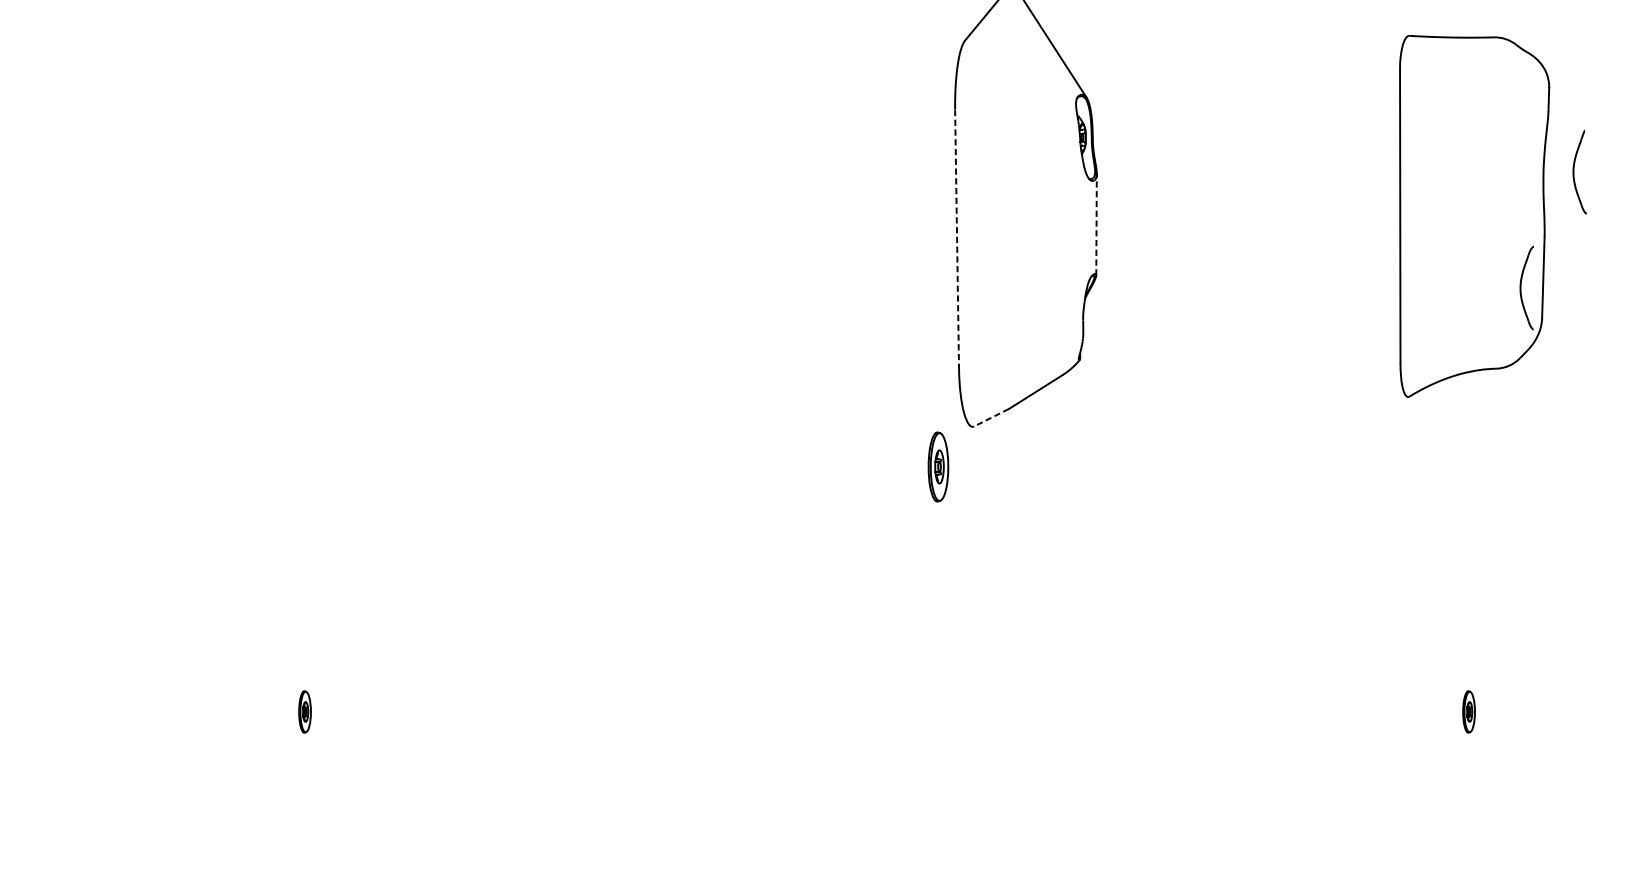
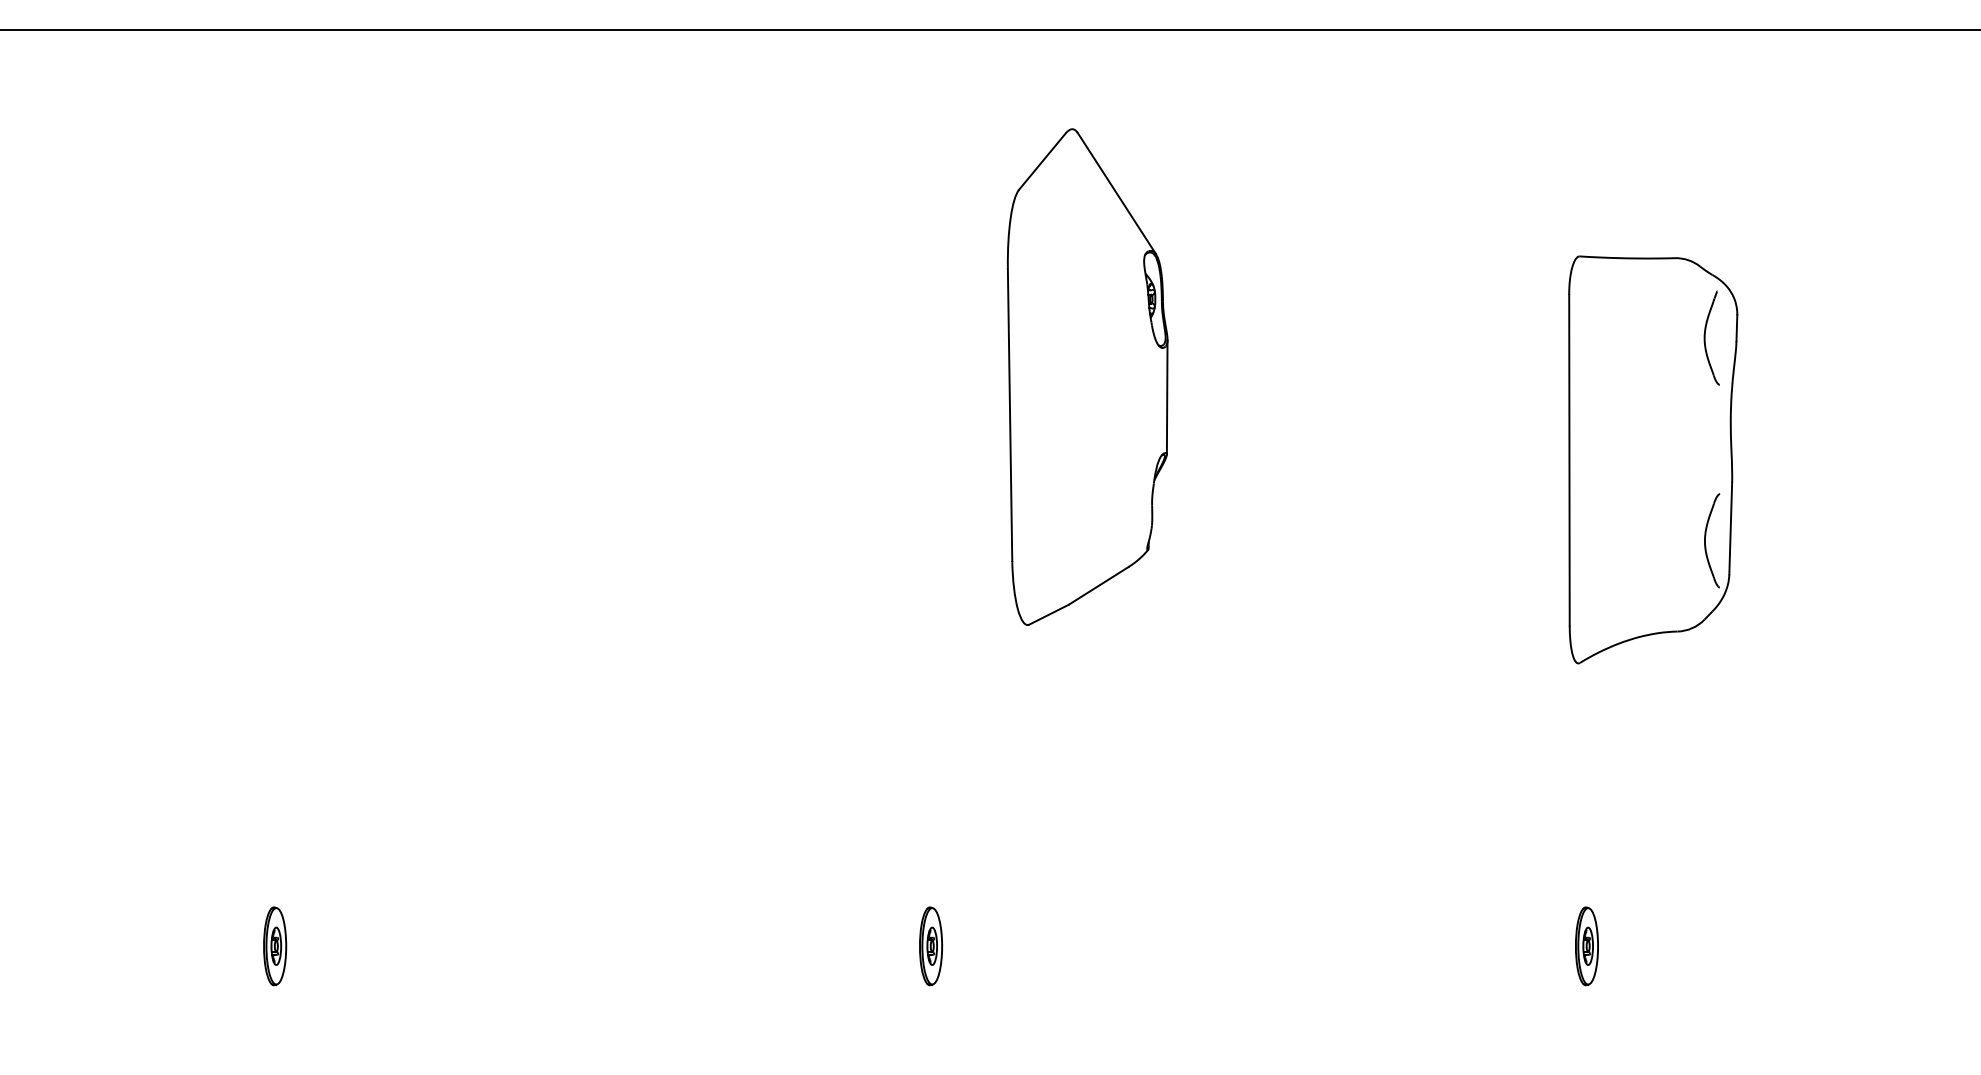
part: (1474, 216) -> (1653, 459), moved
line: (1096, 224) -> (1167, 396), dashed -> solid
line: (957, 239) -> (1010, 414), dashed -> solid
line: (991, 417) -> (1048, 614), dashed -> solid
part: (938, 467) -> (931, 946), moved
part: (305, 712) -> (275, 946), size x1.67
part: (1468, 712) -> (1586, 946), size x1.67

